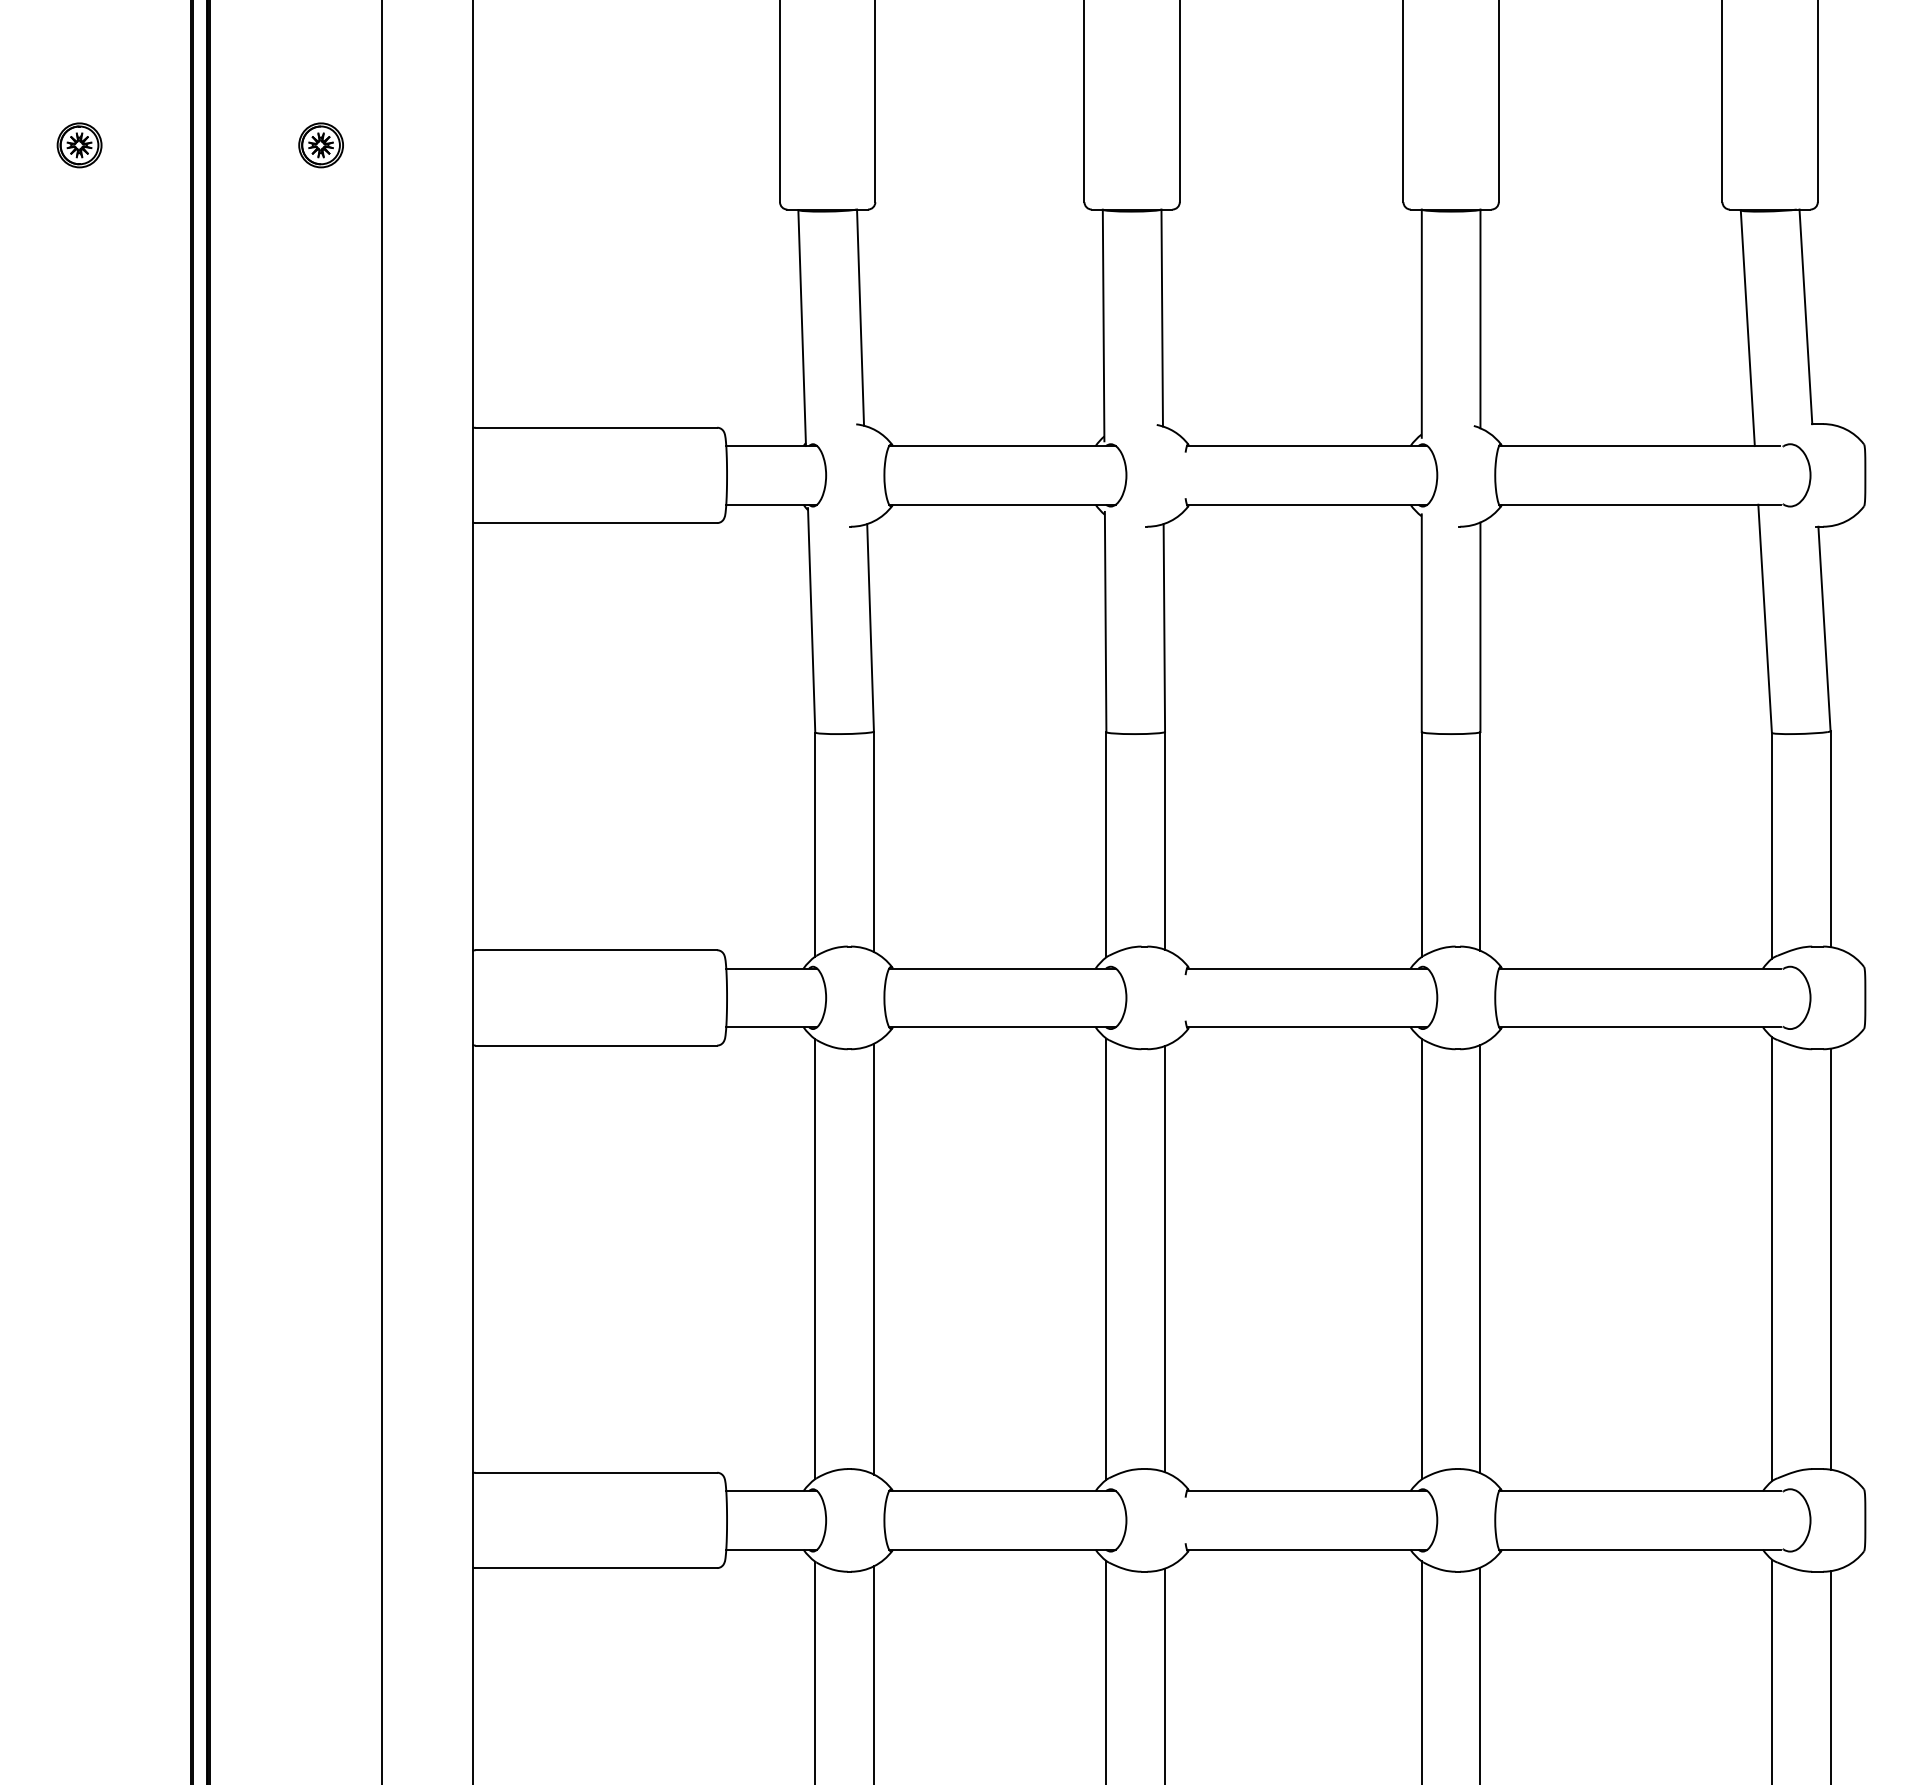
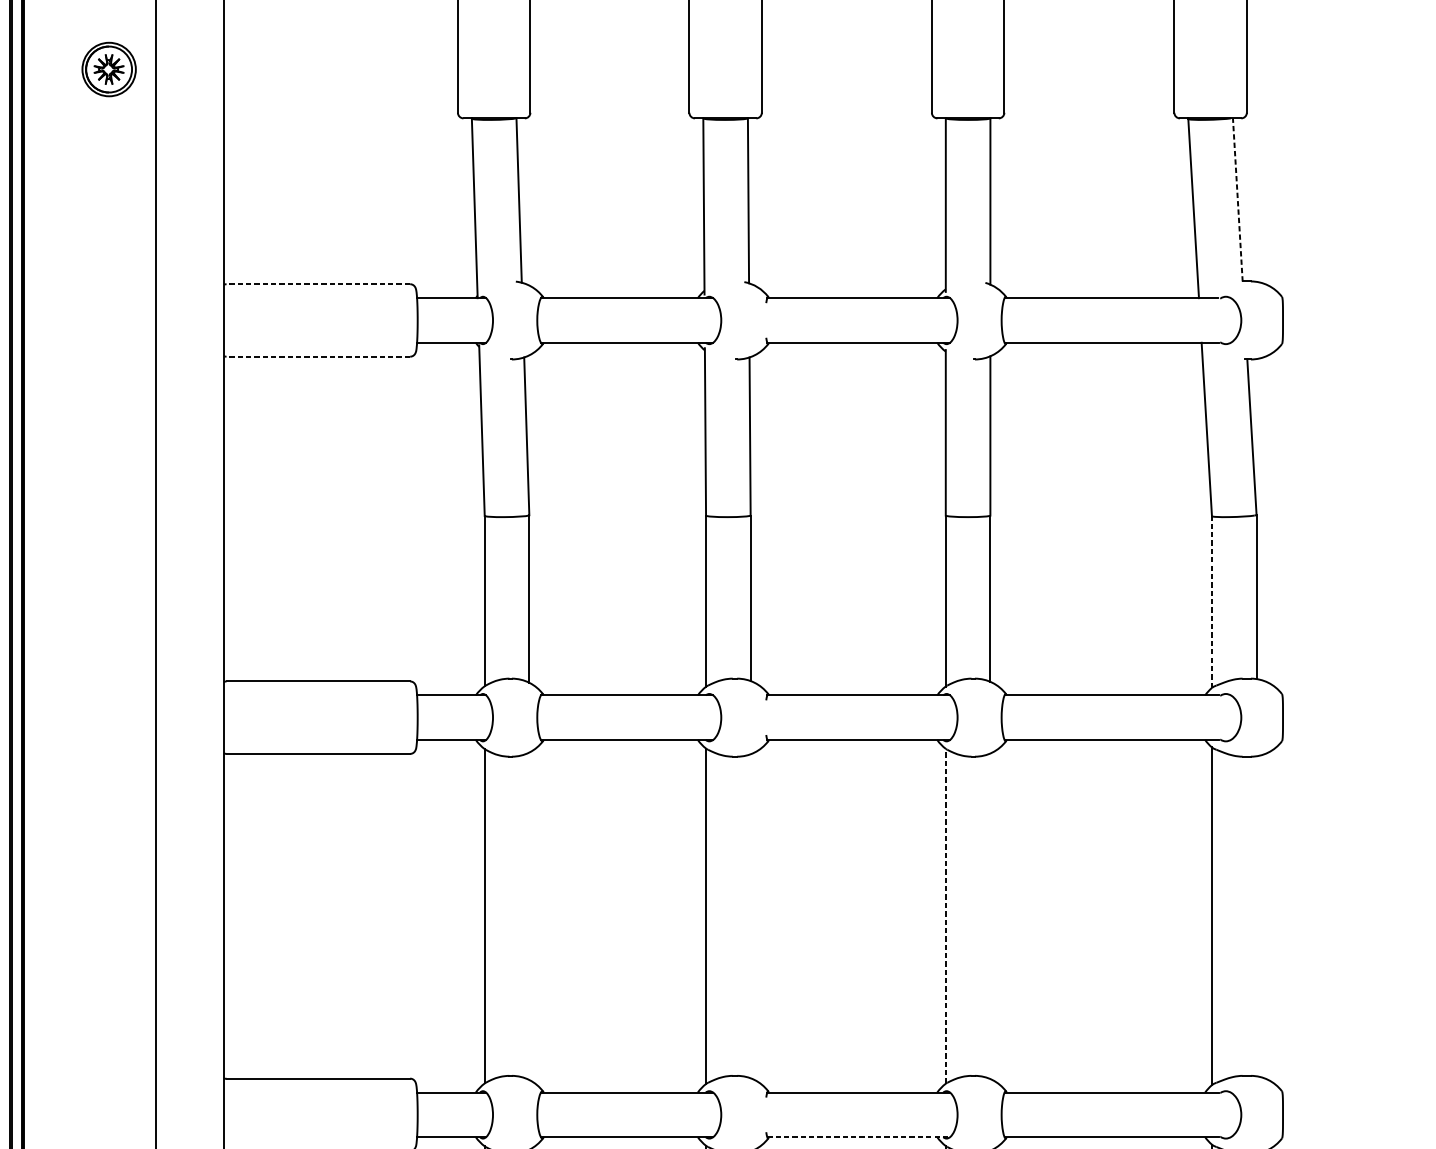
part: (320, 145) -> (108, 69), size x1.6
line: (1805, 316) -> (1237, 199), solid -> dashed
line: (596, 427) -> (318, 284), solid -> dashed
line: (596, 523) -> (318, 357), solid -> dashed
line: (1771, 845) -> (1211, 601), solid -> dashed
line: (873, 1258) -> (528, 915), removed
line: (1421, 1258) -> (945, 915), solid -> dashed
line: (1830, 1258) -> (1256, 915), removed
line: (1165, 1259) -> (750, 916), removed
line: (1480, 1259) -> (990, 916), removed
line: (1307, 1549) -> (858, 1136), solid -> dashed

